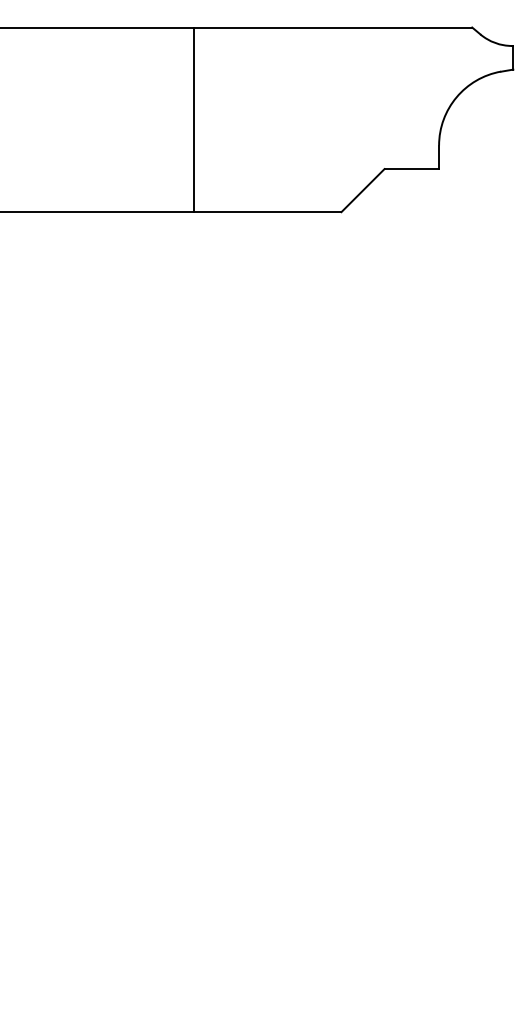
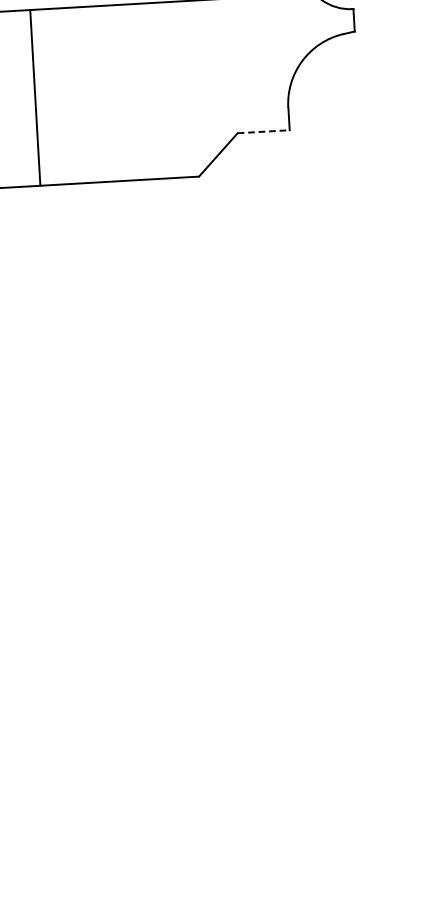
line: (193, 119) -> (35, 97), moved
line: (412, 169) -> (264, 132), solid -> dashed

